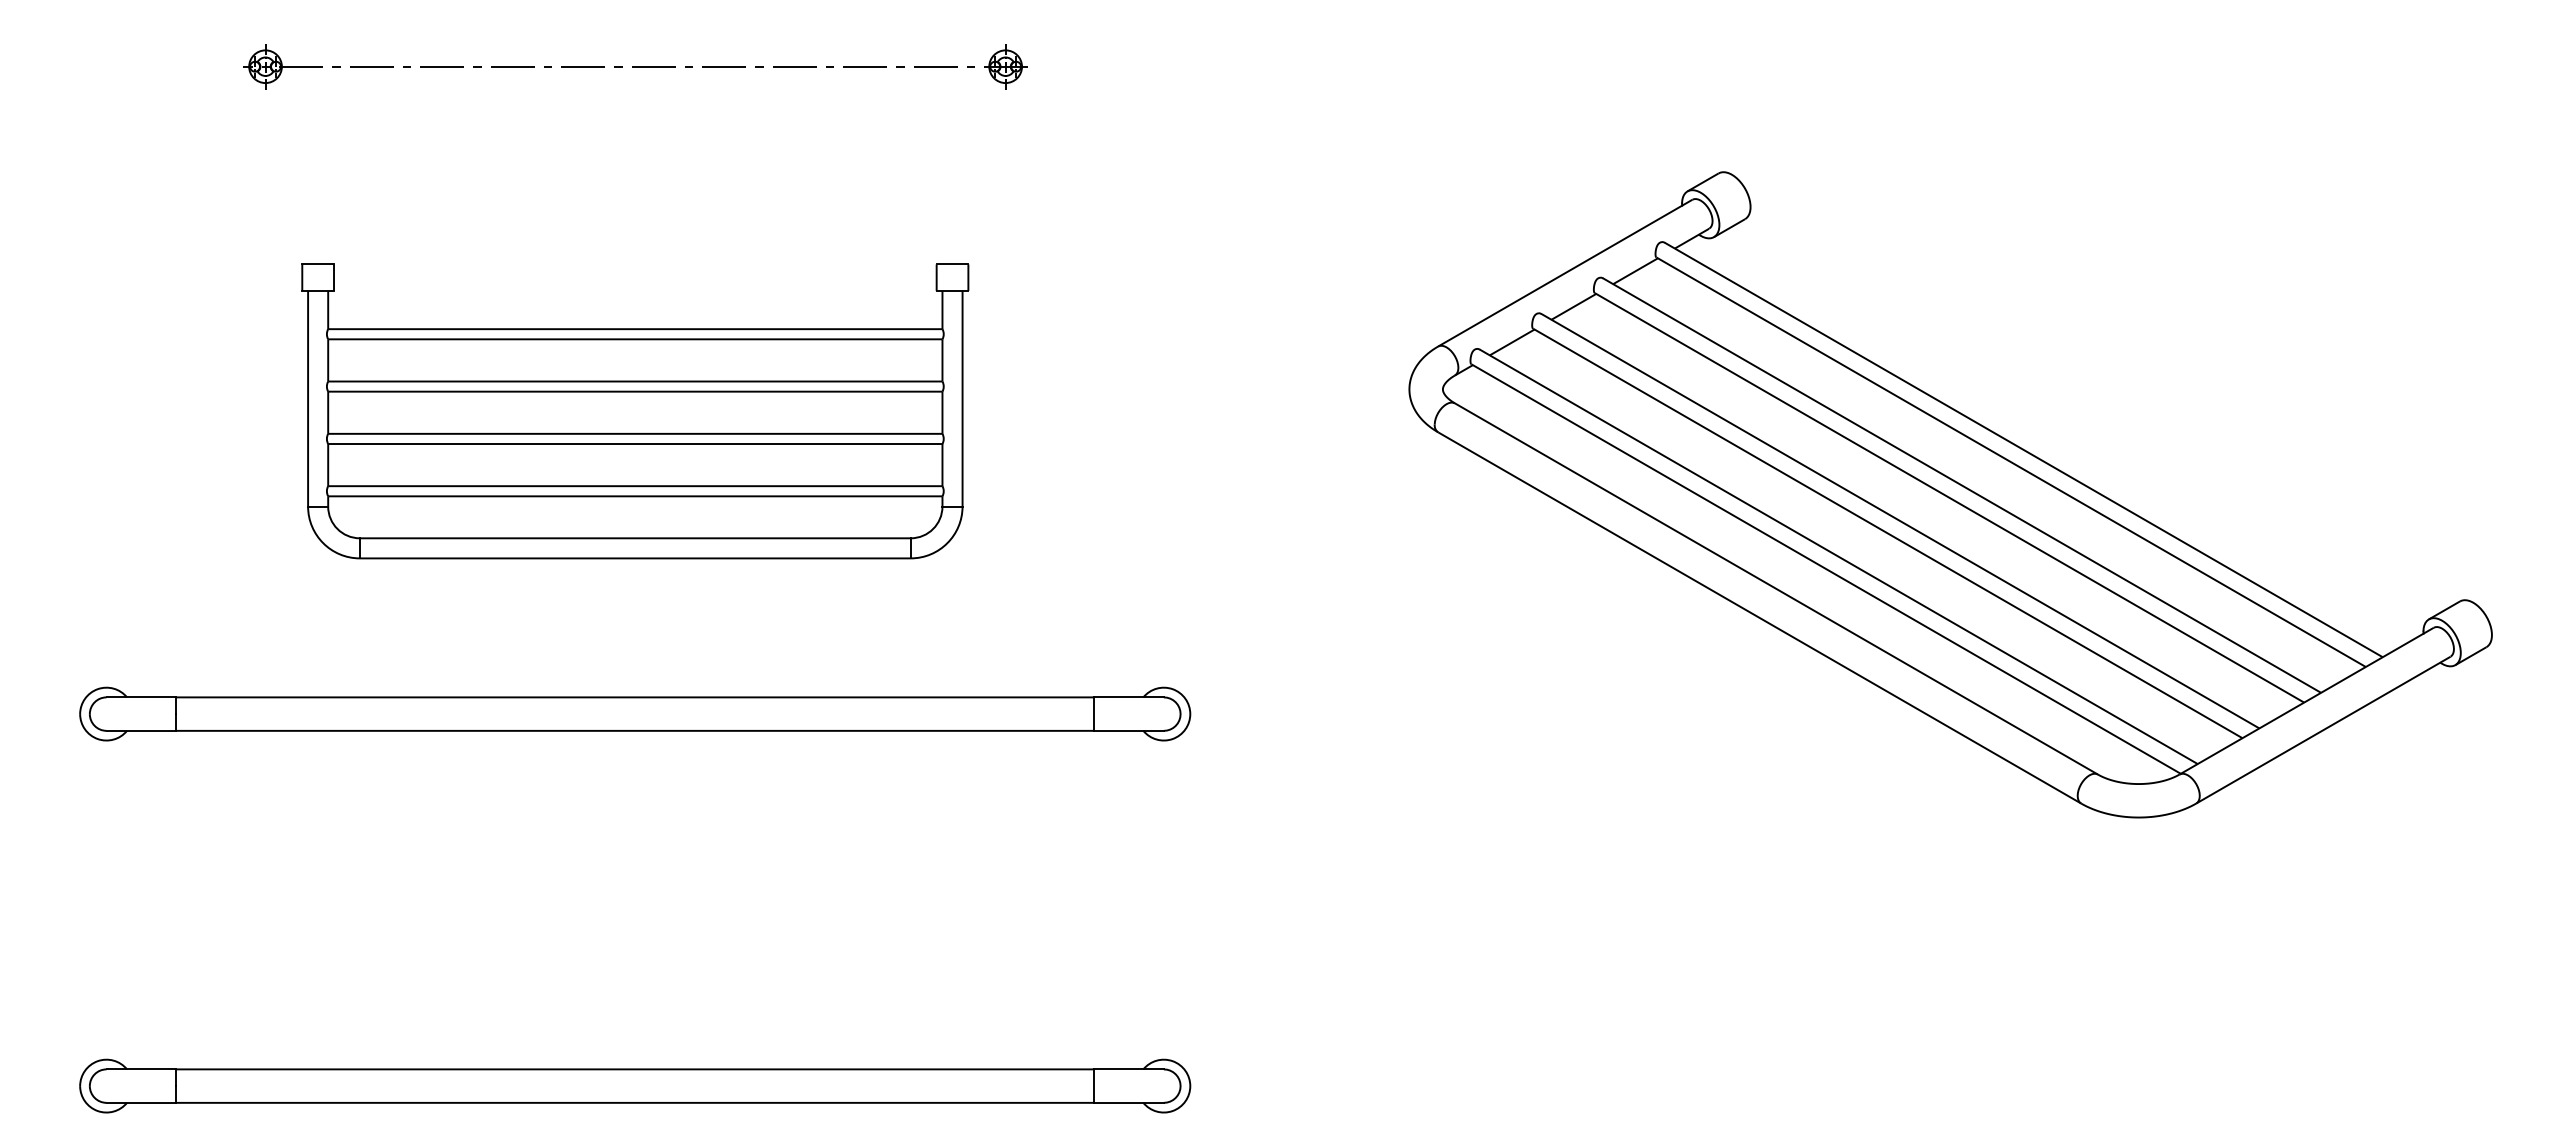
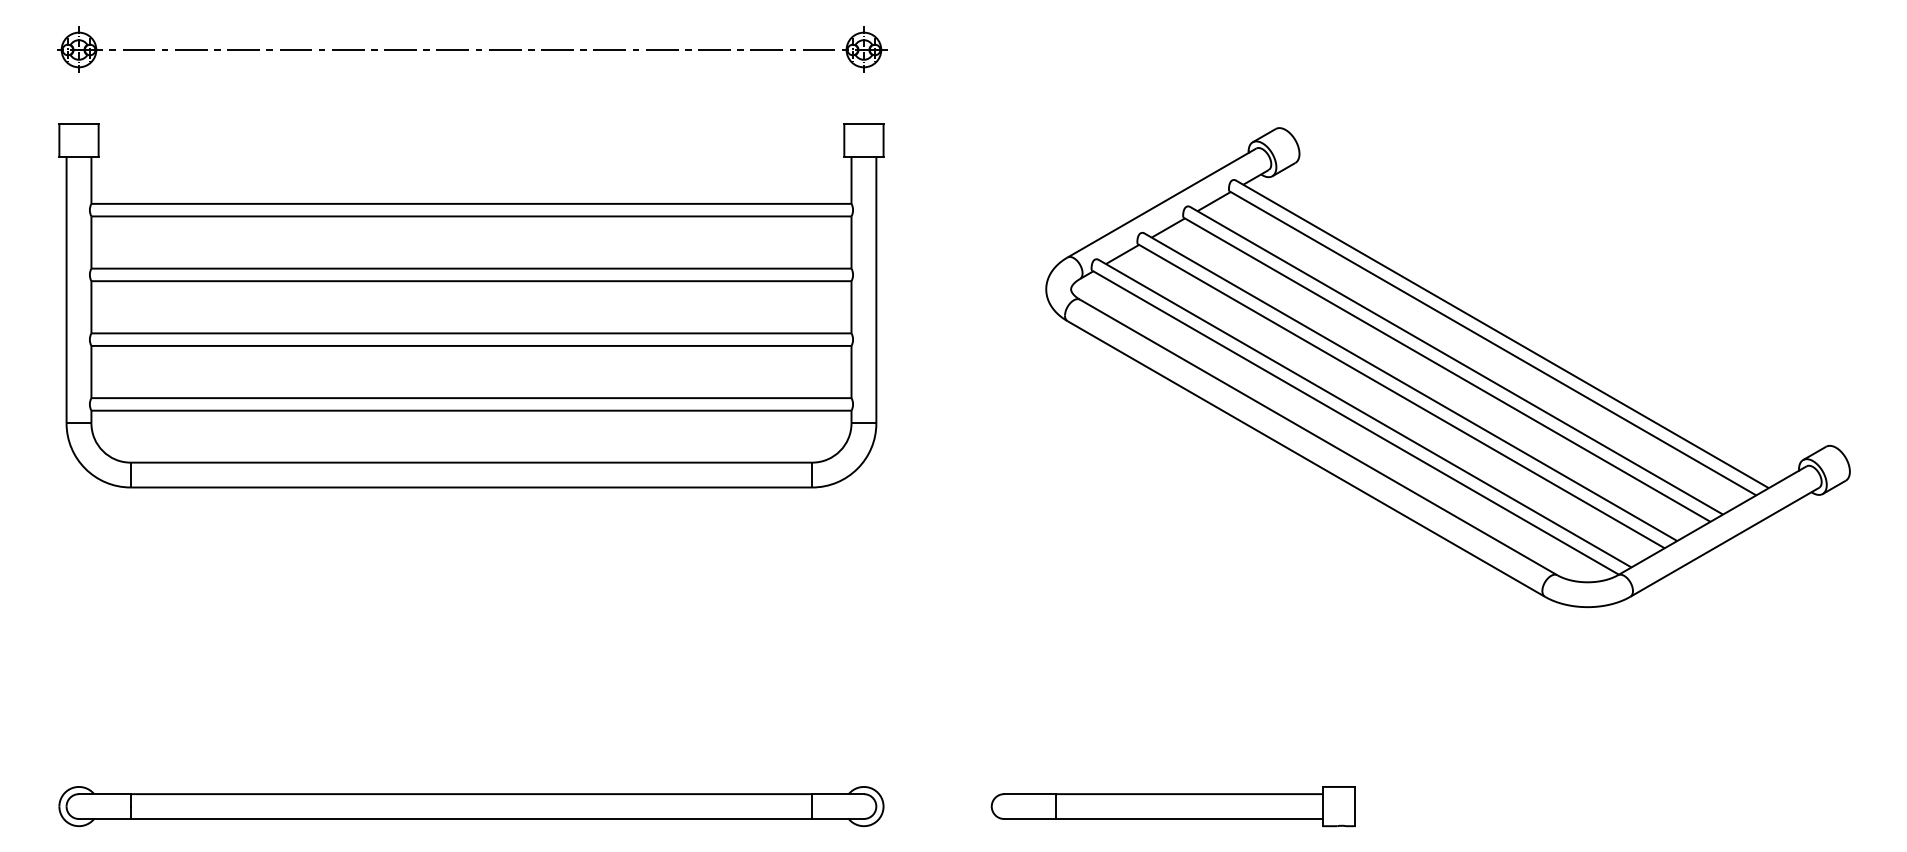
part: (636, 65) -> (472, 48), size x1.43
part: (635, 411) -> (471, 305), size x1.67
part: (635, 713) -> (471, 529), removed
part: (1580, 1085) -> (1173, 806), added

